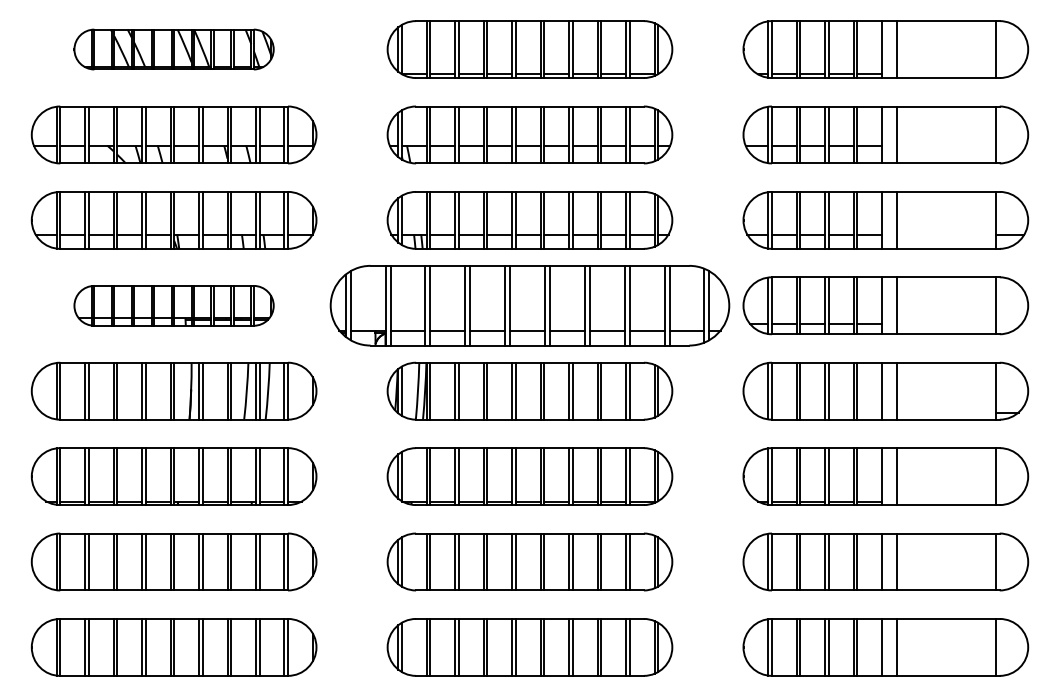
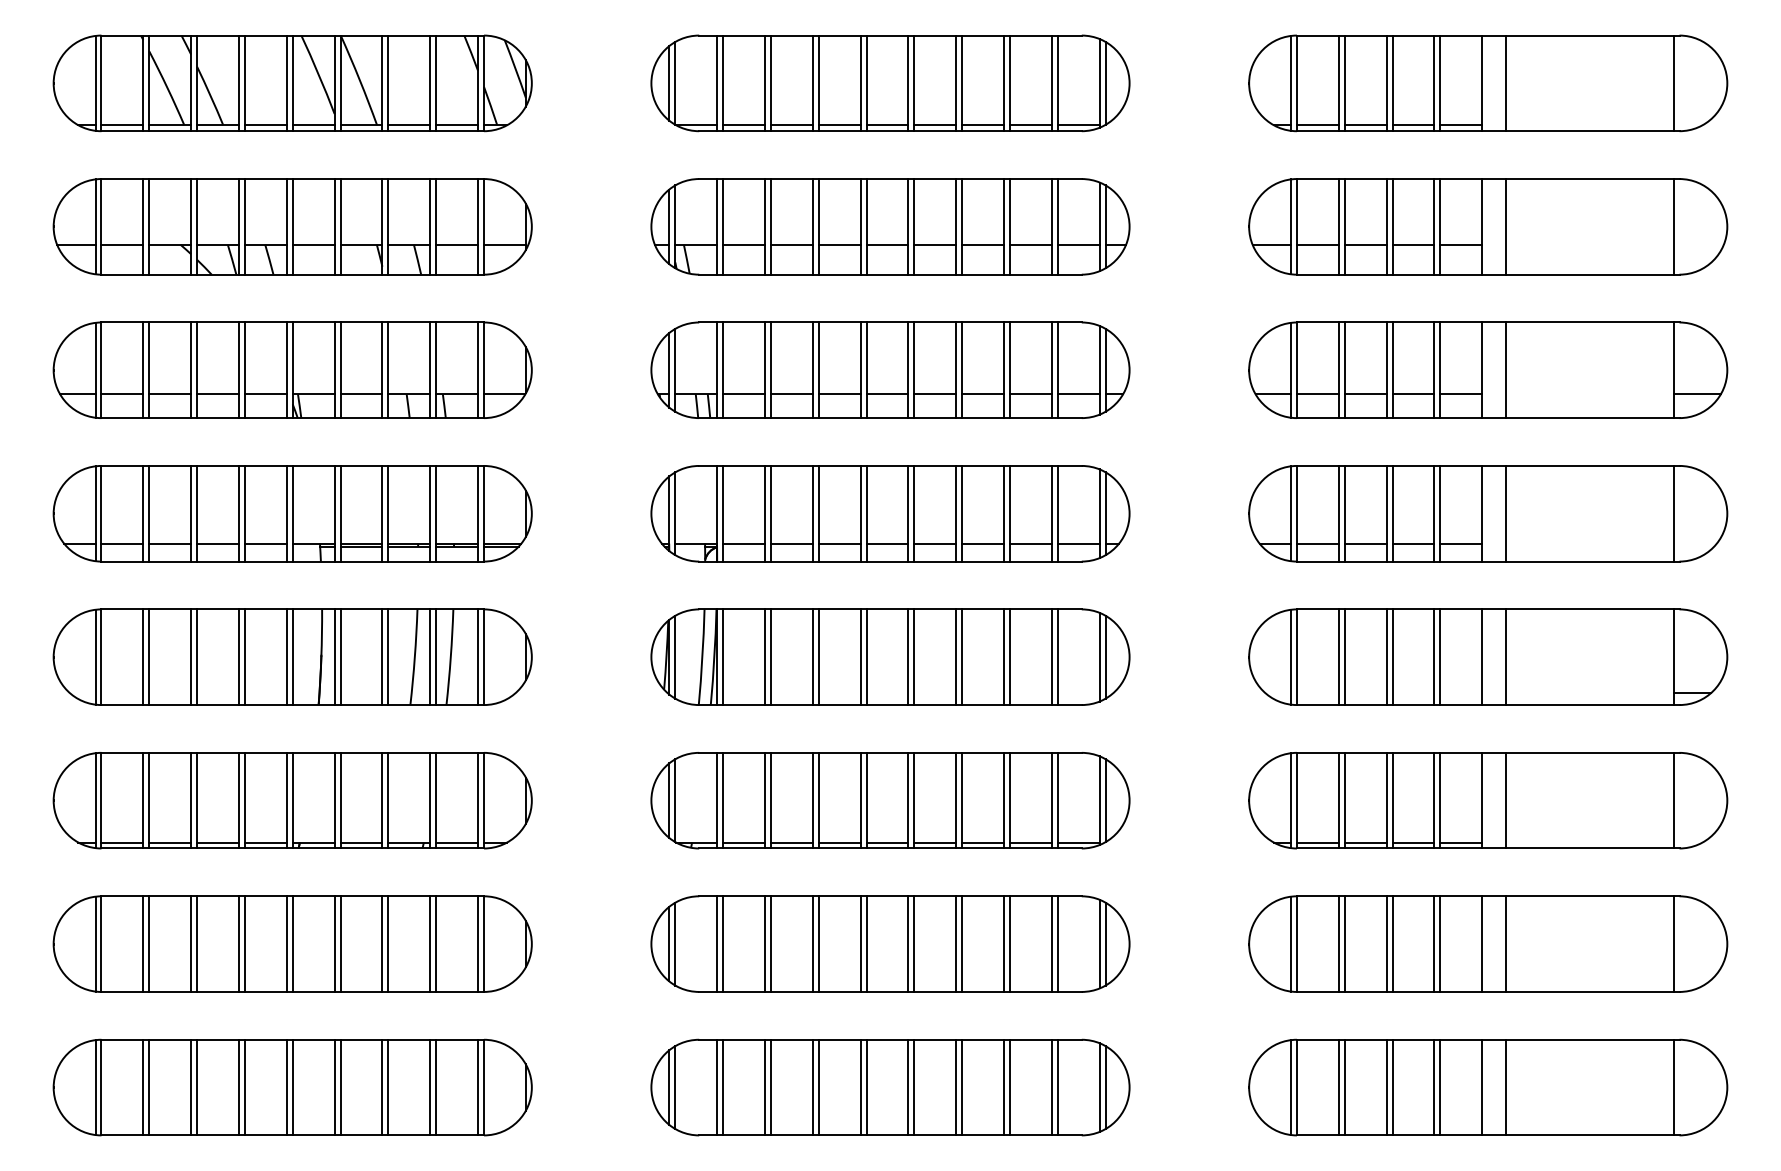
part: (173, 49) -> (291, 83), size x1.43
part: (173, 305) -> (291, 513), size x1.43
part: (529, 305) -> (889, 513), size x0.71

